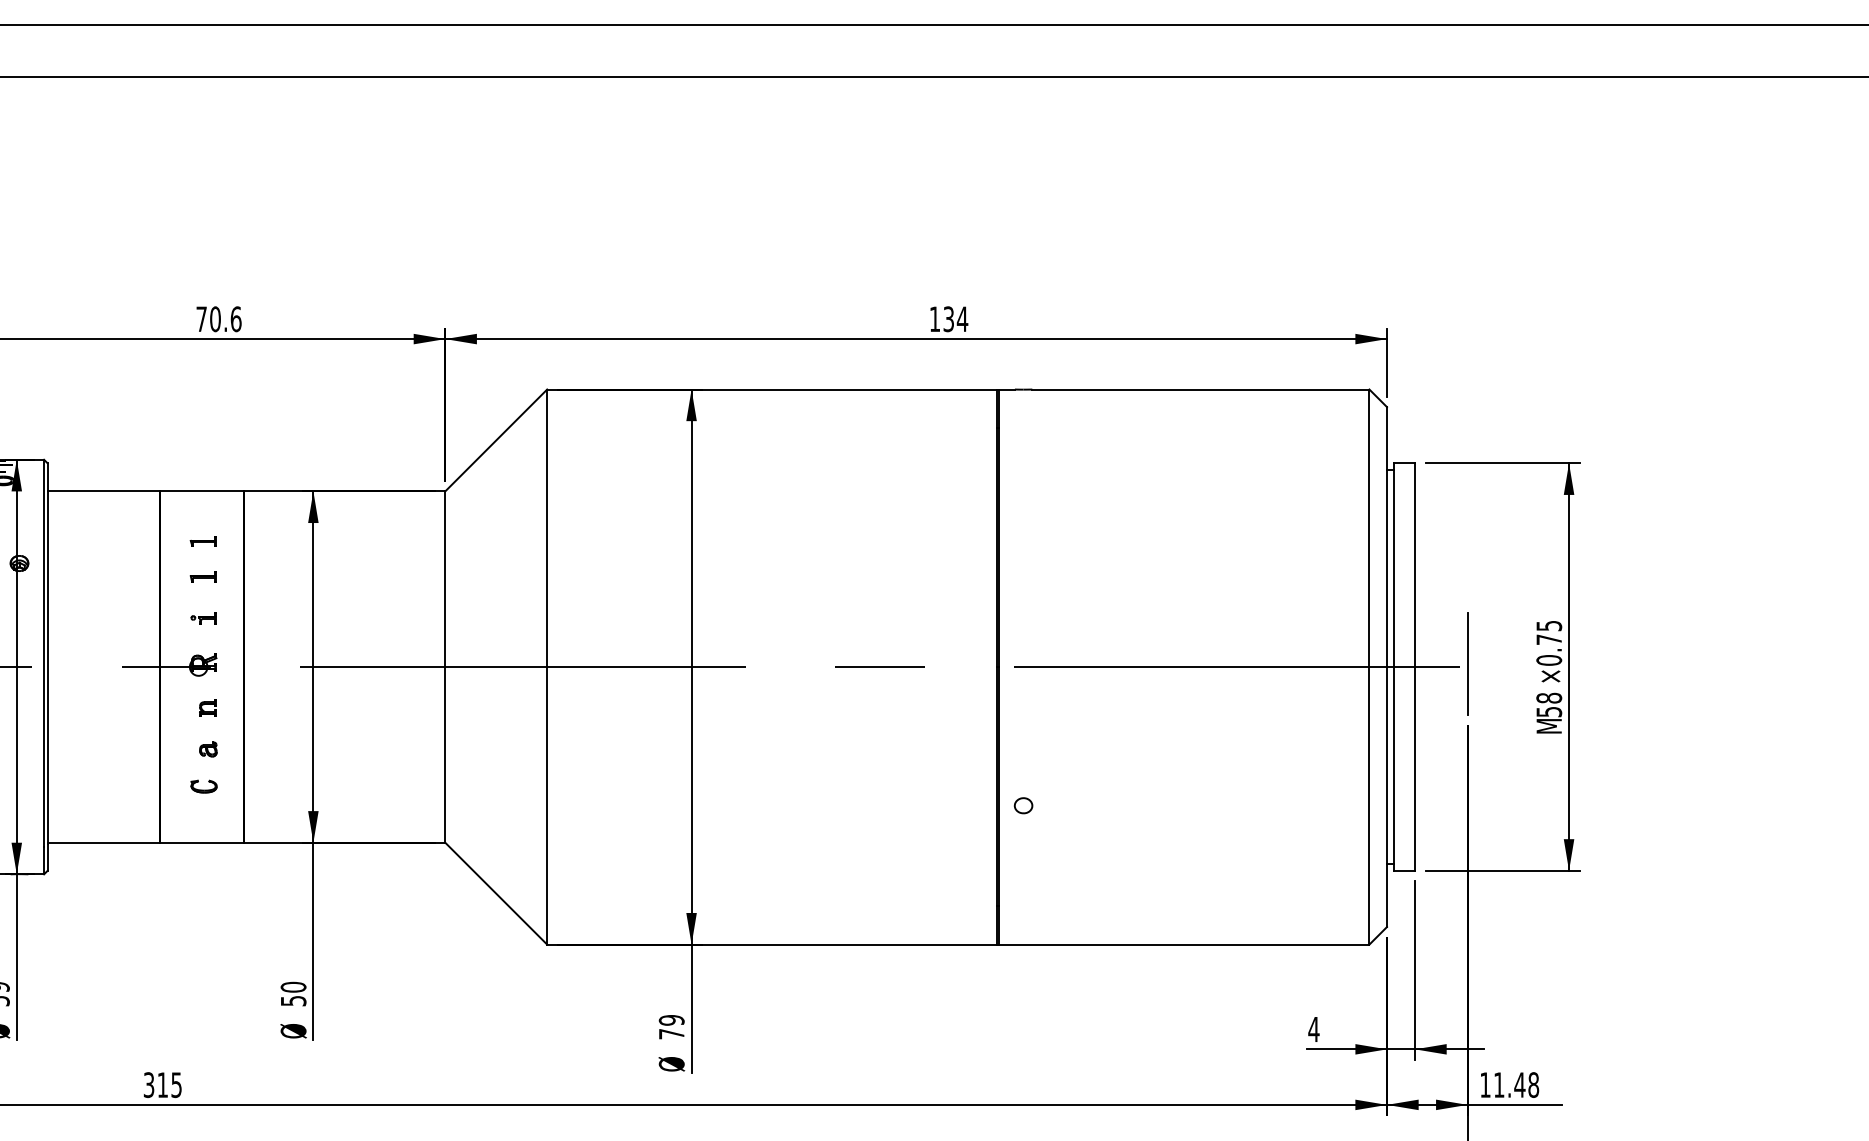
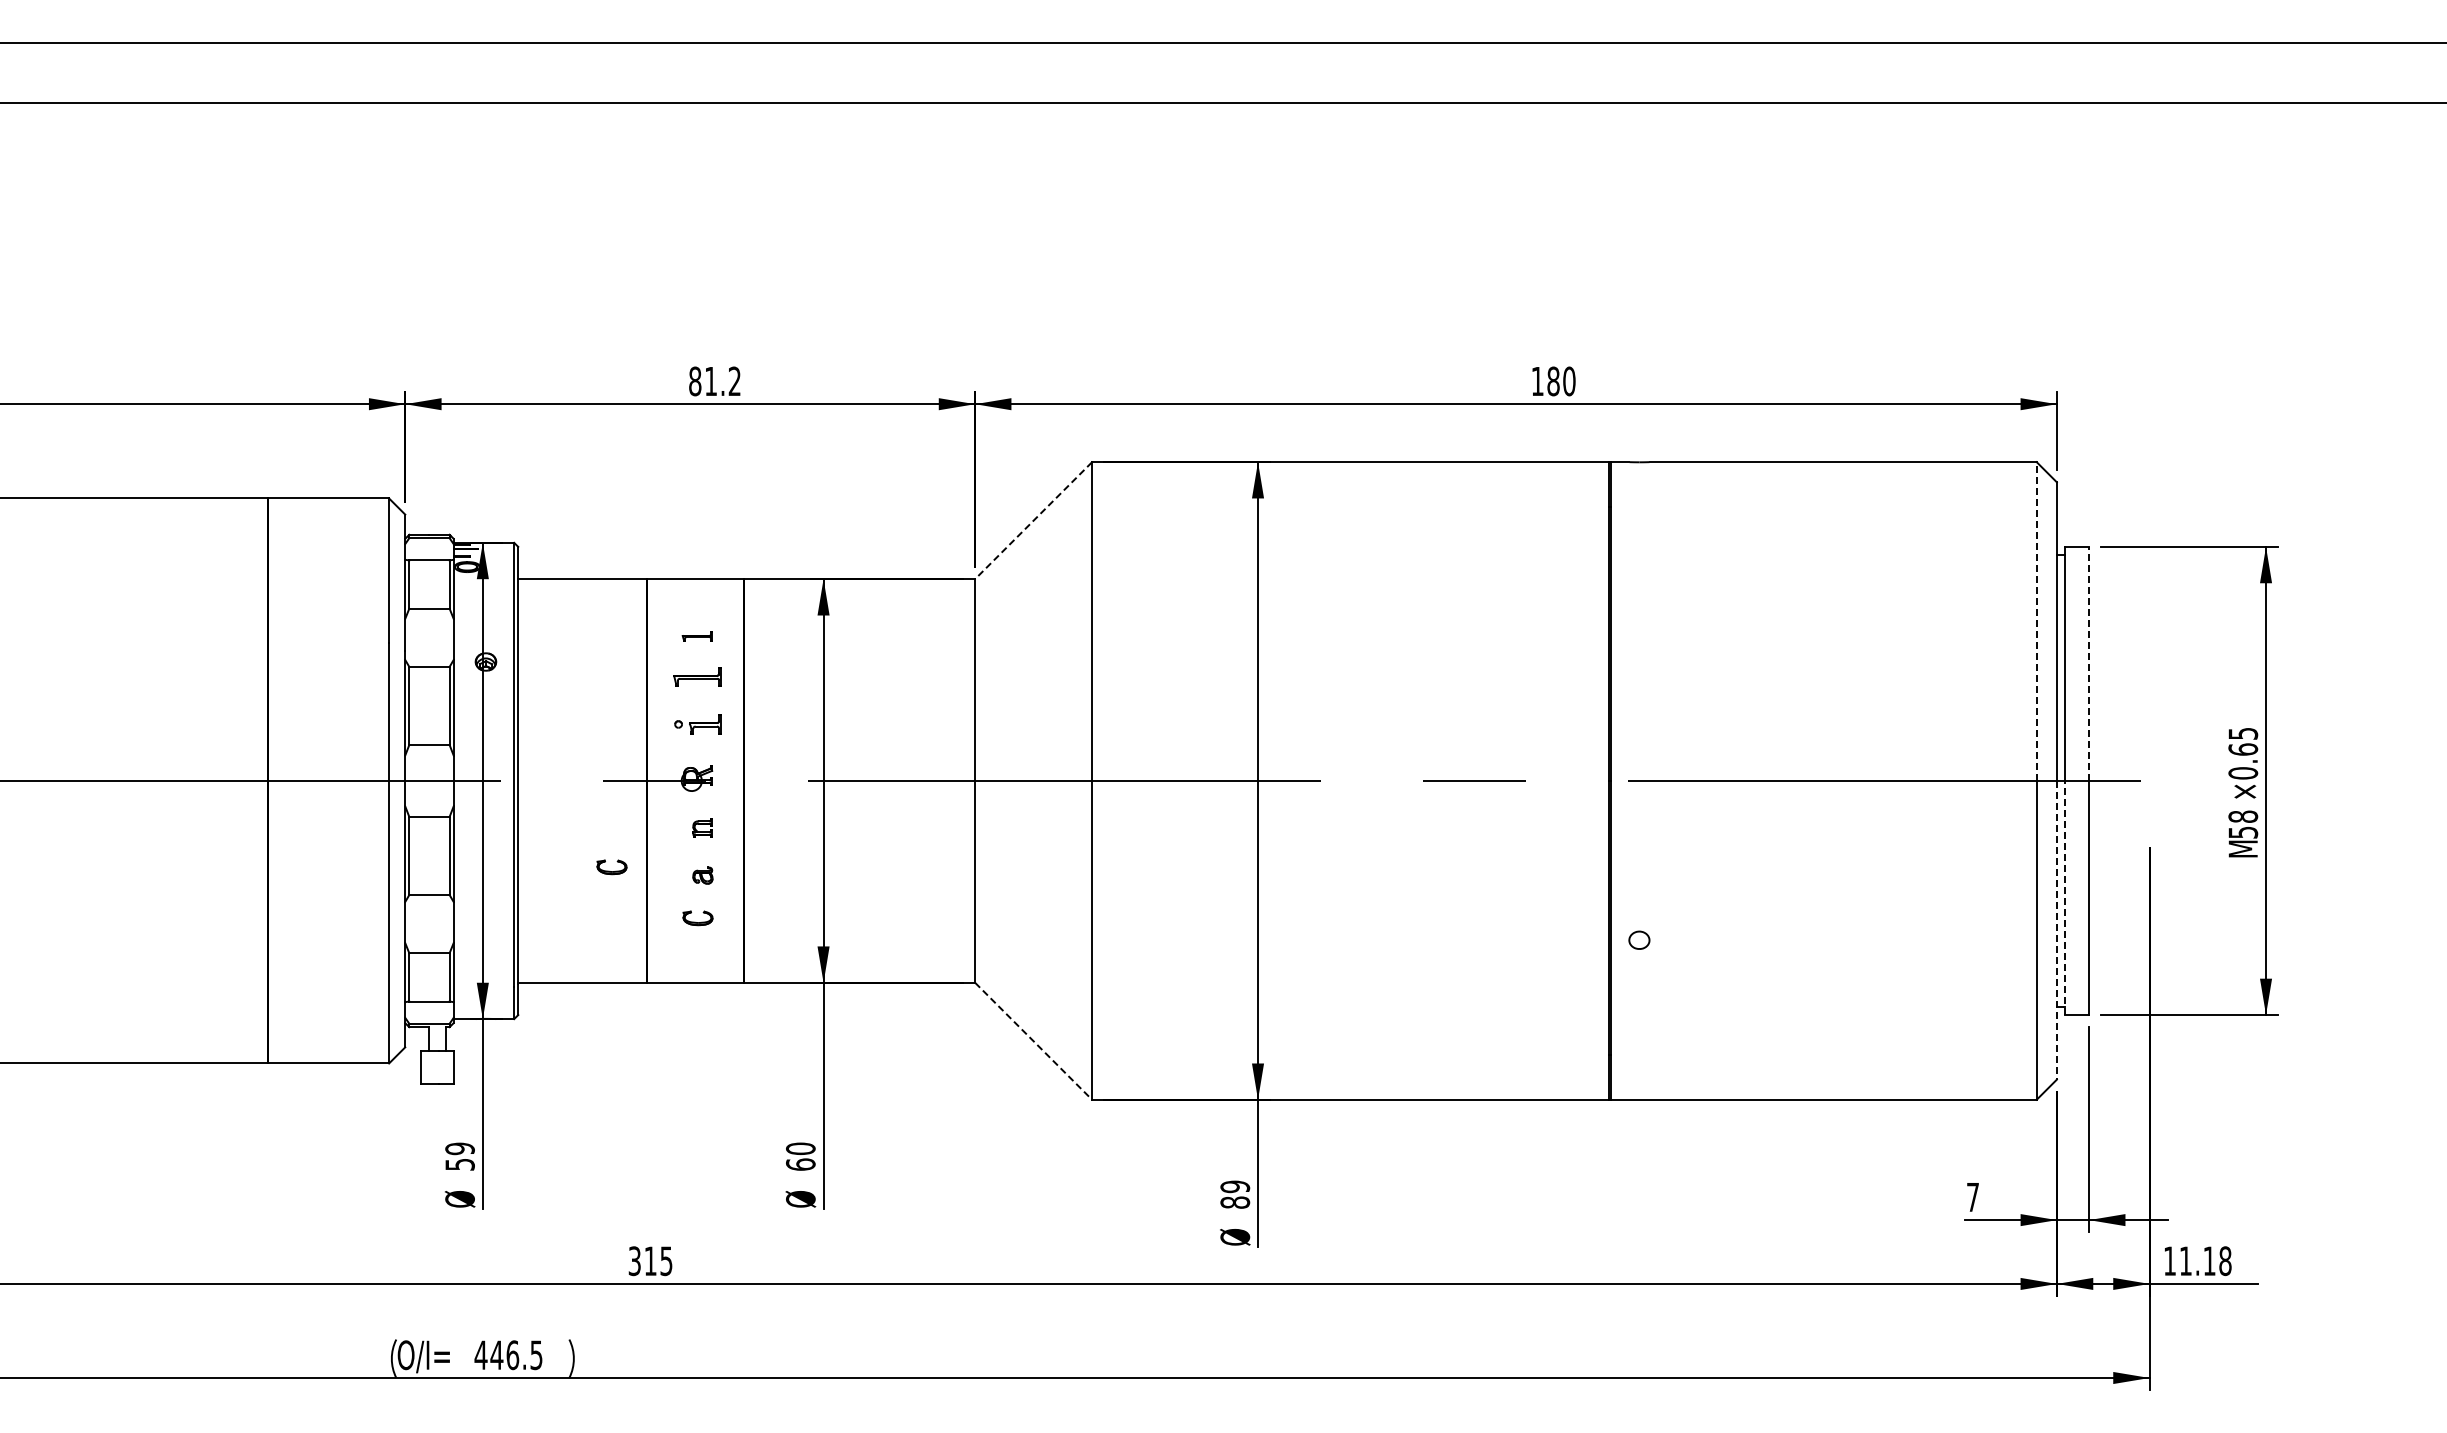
text: (219, 319) -> (715, 381), 70.6 -> 81.2
text: (955, 319) -> (1561, 381), 134 -> 180
line: (496, 440) -> (1033, 520), solid -> dashed
line: (1369, 528) -> (2036, 621), solid -> dashed
line: (1415, 564) -> (2089, 663), solid -> dashed
part: (202, 576) -> (696, 677), size x1.6
part: (203, 617) -> (697, 724), size x1.6
text: (1549, 639) -> (2243, 749), ×0.75 -> ×0.65
line: (1467, 664) -> (2149, 777), removed
part: (128, 742) -> (611, 867), added
line: (1393, 768) -> (2064, 897), solid -> dashed
line: (1386, 797) -> (2056, 930), solid -> dashed
line: (496, 893) -> (1033, 1041), solid -> dashed
text: (293, 1000) -> (800, 1164), 50 -> 60
text: (1313, 1029) -> (1972, 1197), 4 -> 7
text: (671, 1034) -> (1235, 1202), 79 -> 89
text: (1519, 1084) -> (2209, 1260), 11.48 -> 11.18

